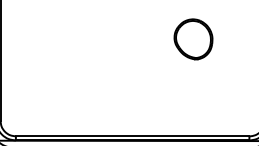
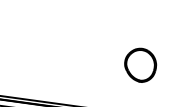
part: (193, 39) -> (140, 65), moved

